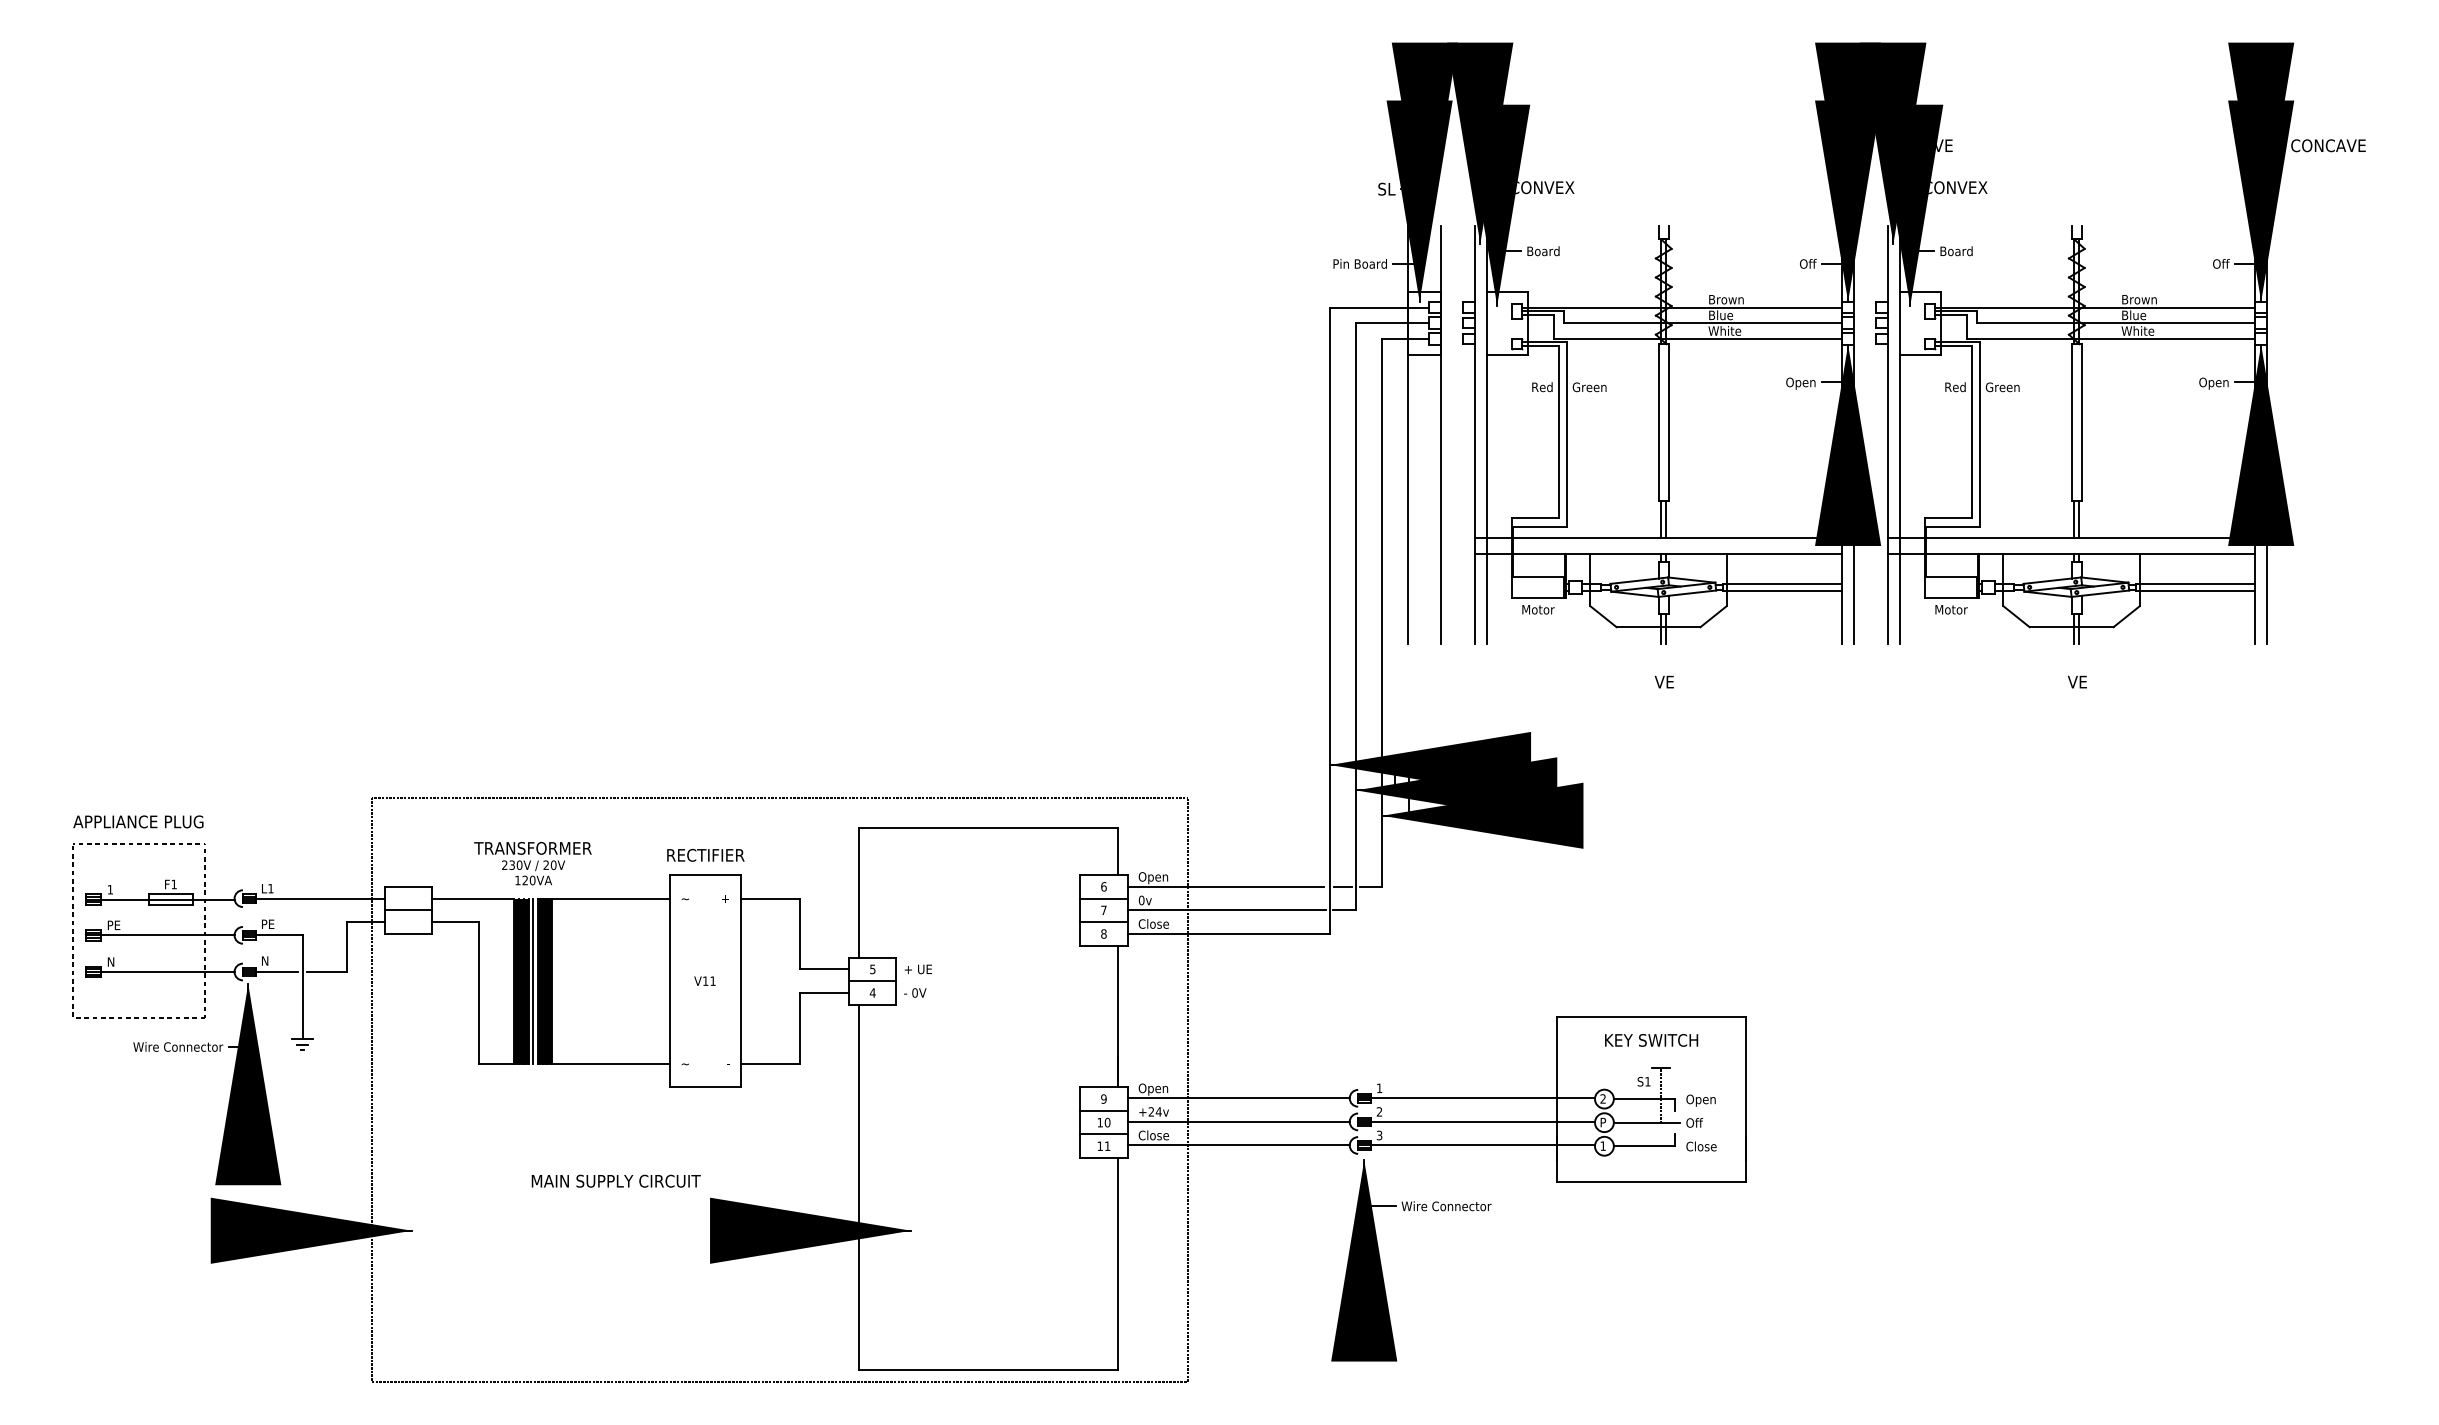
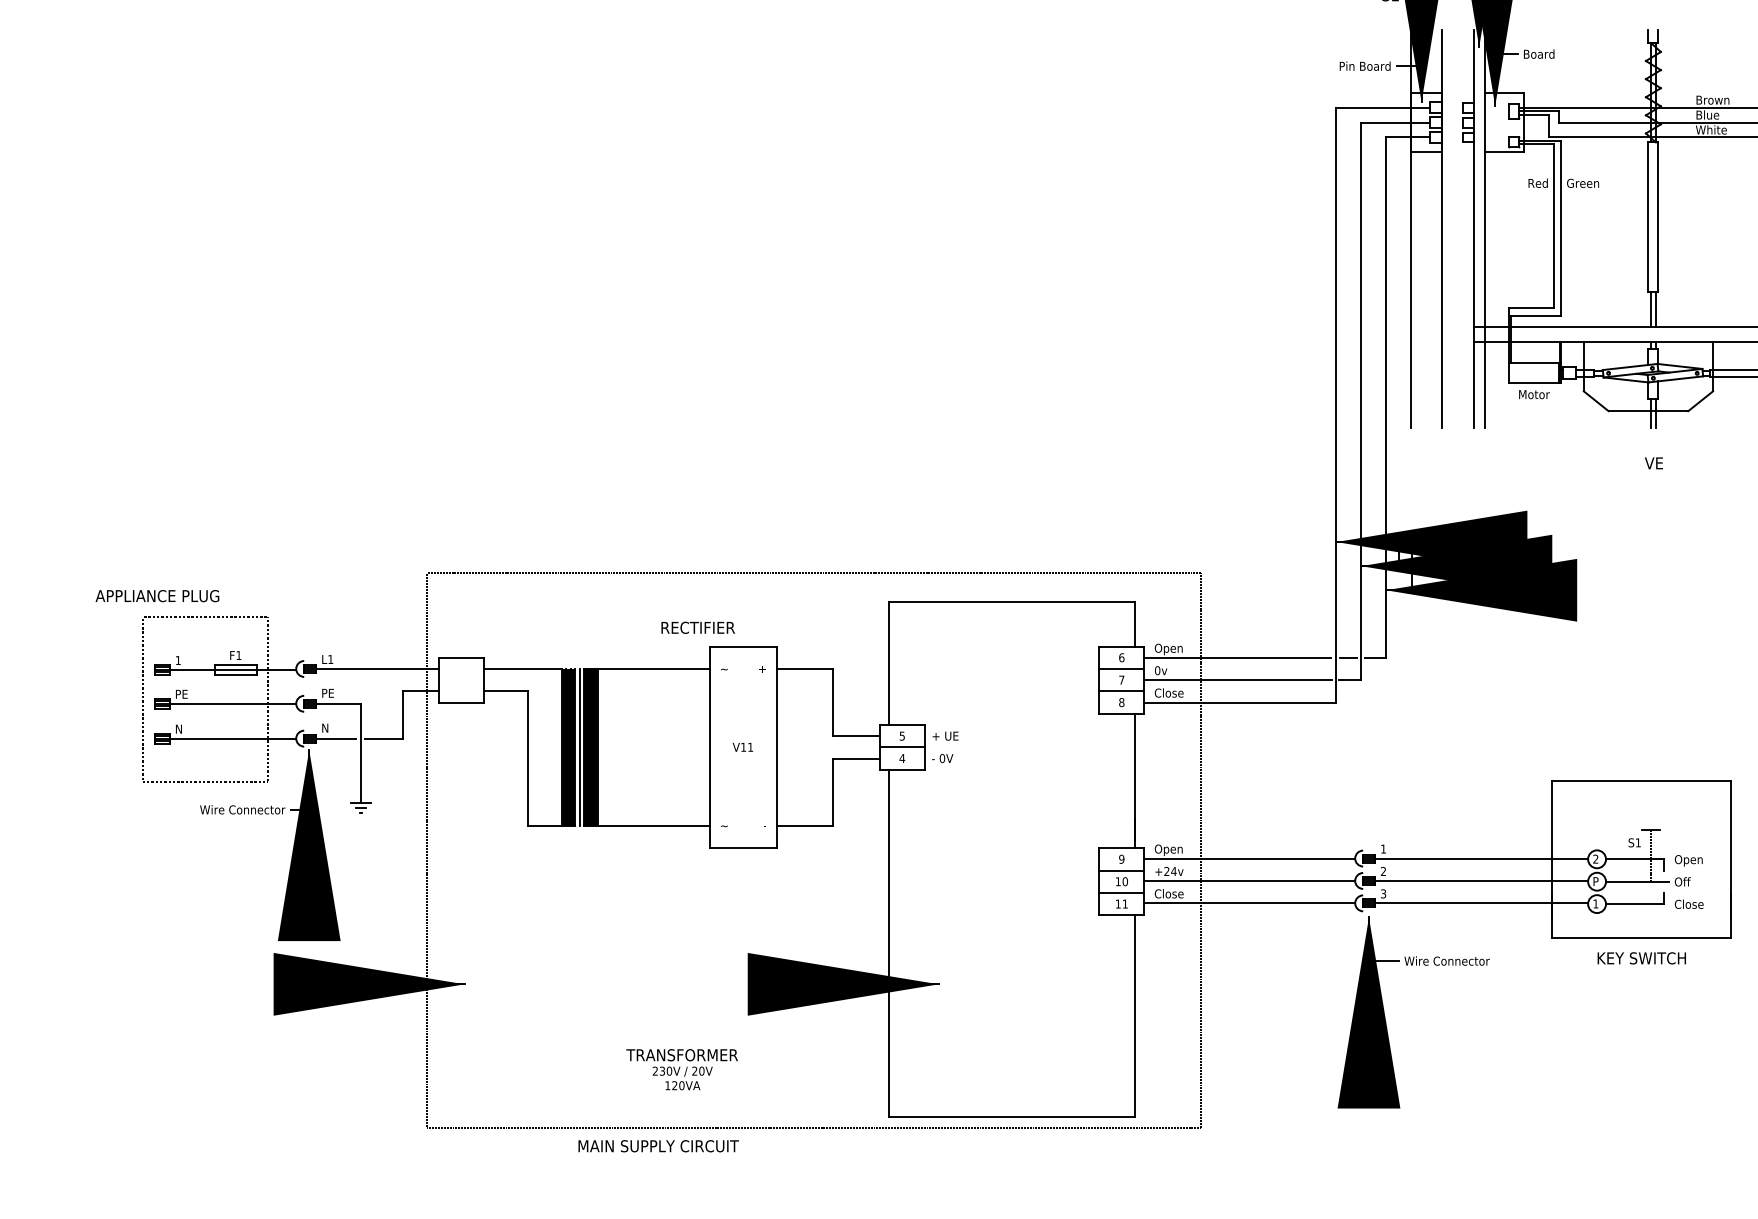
text: (138, 821) -> (157, 595), moved
text: (705, 854) -> (697, 627), moved
text: (532, 863) -> (681, 1069), moved
line: (407, 910) -> (460, 680), removed
text: (1651, 1040) -> (1641, 958), moved
text: (615, 1180) -> (657, 1145), moved

